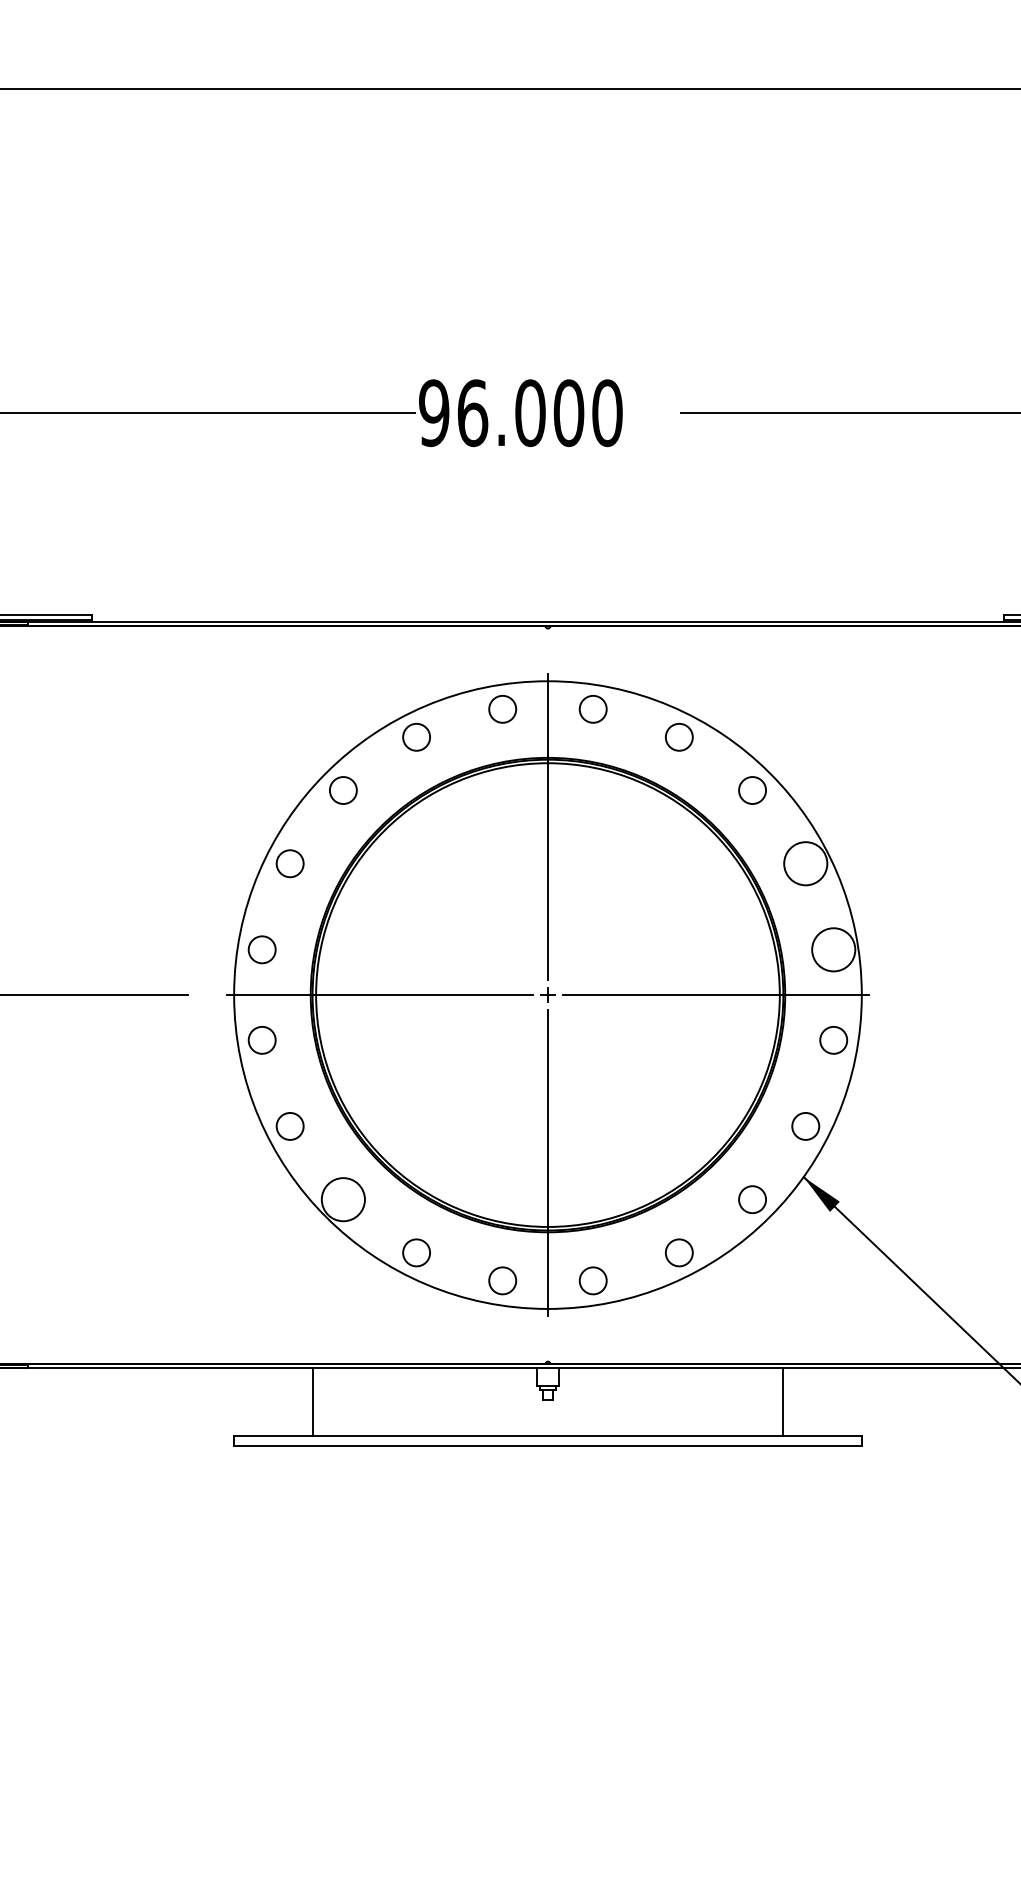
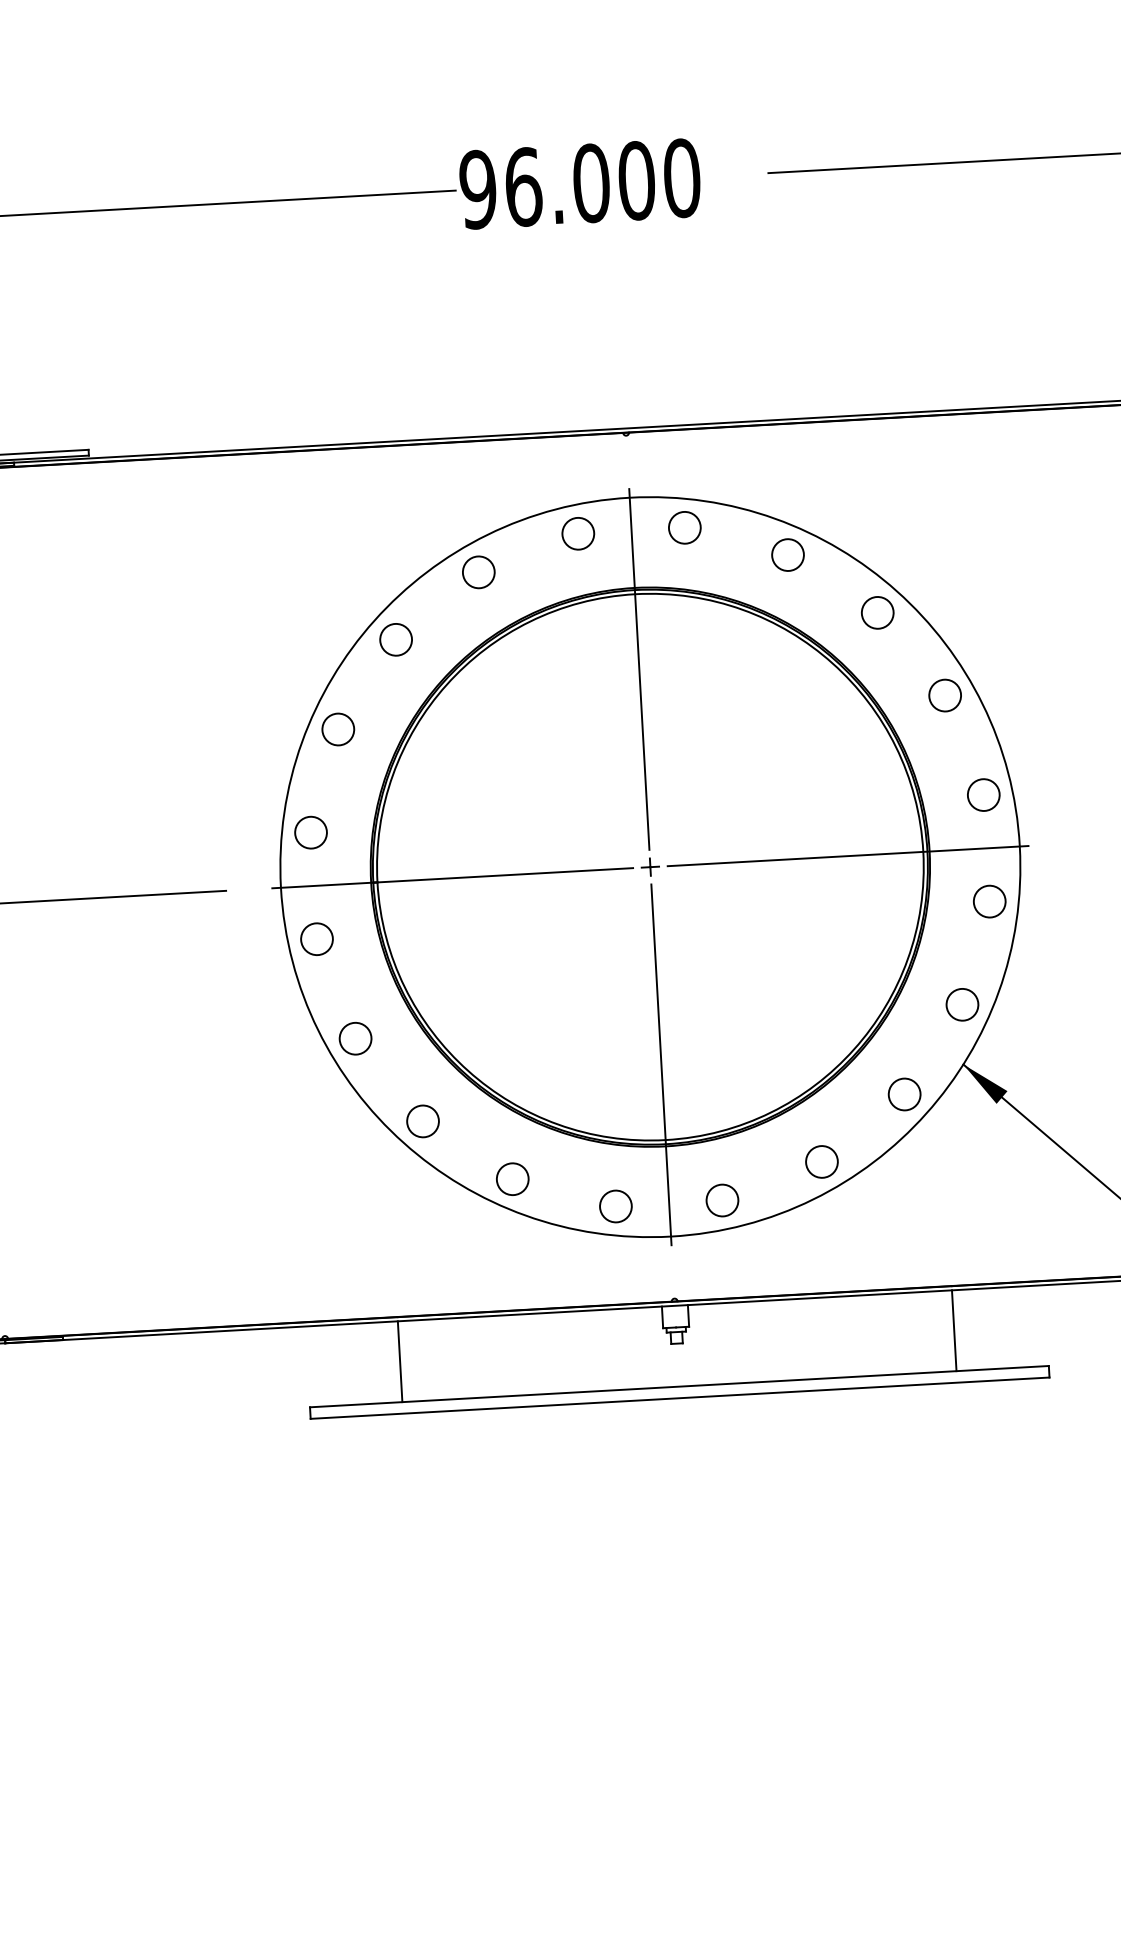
circle: (805, 863) -> (944, 695), size x0.62
circle: (833, 949) -> (983, 794), size x0.62
circle: (342, 1199) -> (421, 1121), size x0.62

